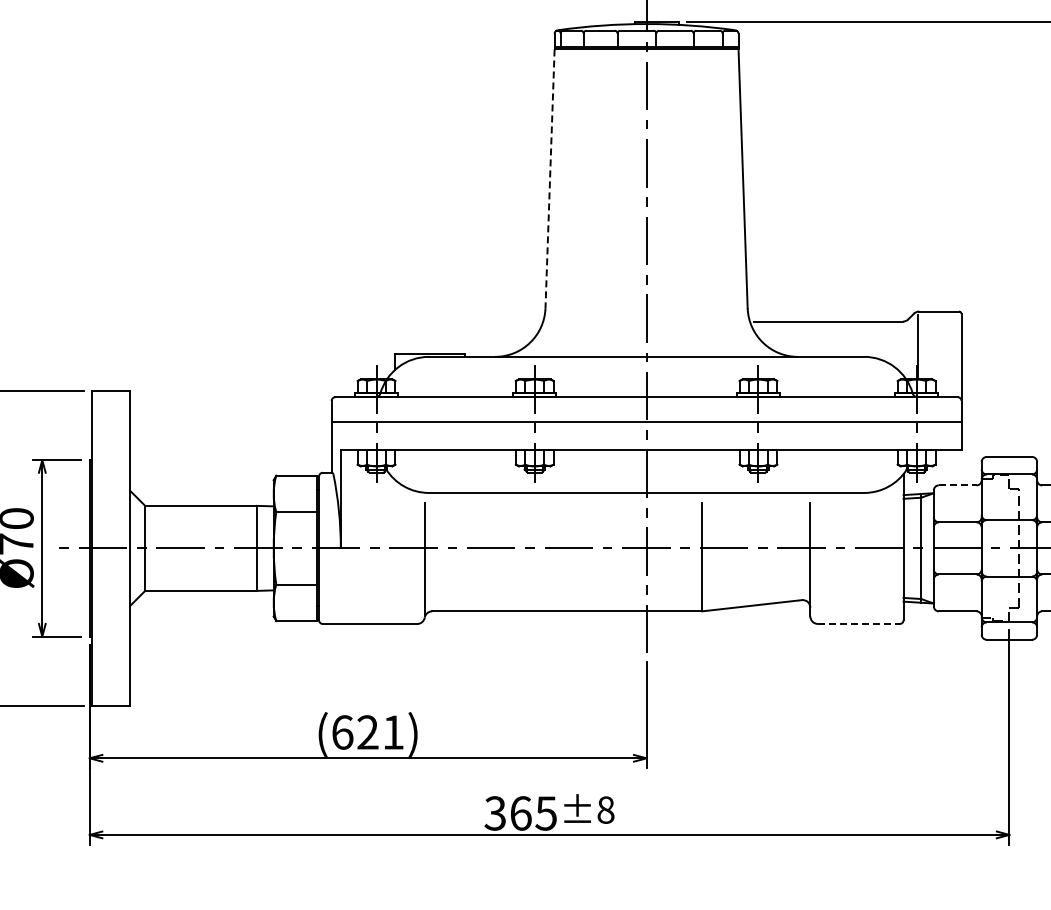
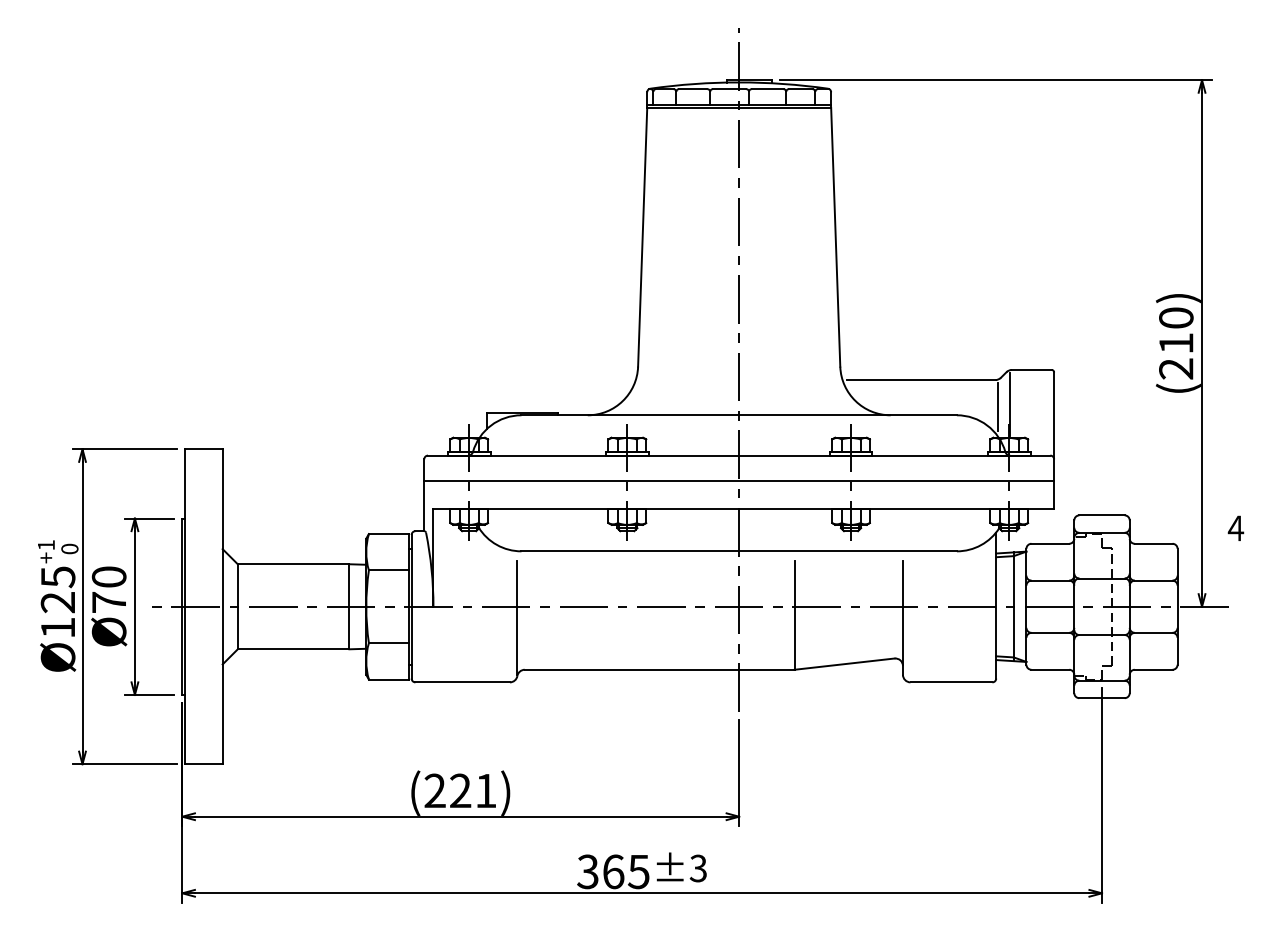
line: (549, 179) -> (642, 237), dashed -> solid
line: (904, 349) -> (997, 407), added
line: (957, 485) -> (1050, 543), dashed -> solid
line: (858, 624) -> (951, 682), dashed -> solid
text: (341, 732) -> (434, 790), (621) -> (221)
text: (605, 810) -> (698, 868), ±8 -> ±3

